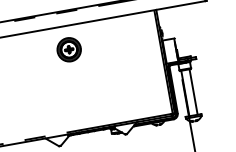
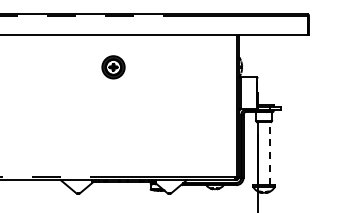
part: (69, 49) -> (113, 67), size x0.7
line: (193, 91) -> (269, 152), solid -> dashed

